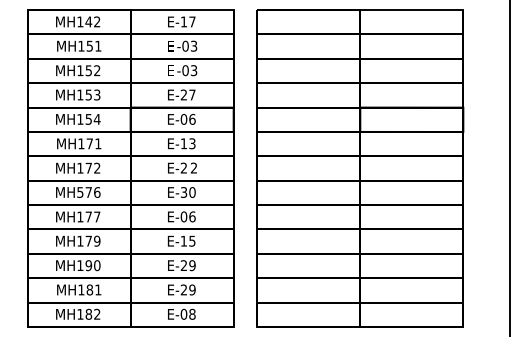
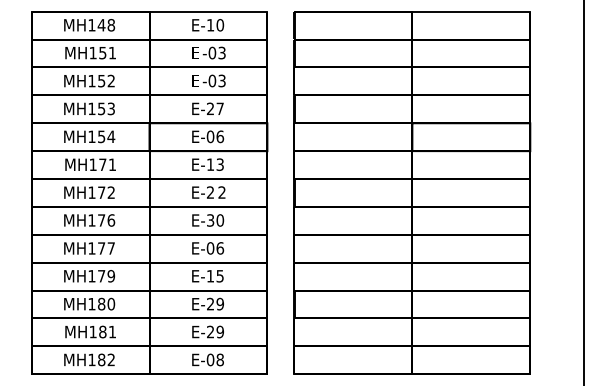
text: (97, 22) -> (111, 25), MH142 -> MH148
text: (192, 22) -> (220, 25), E-17 -> E-10
text: (79, 192) -> (91, 220), MH576 -> MH176
text: (88, 265) -> (101, 304), MH190 -> MH180

